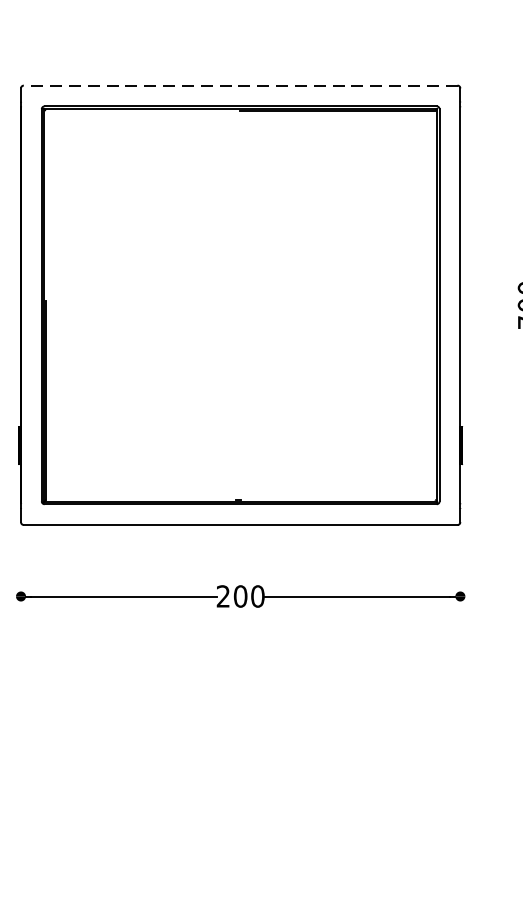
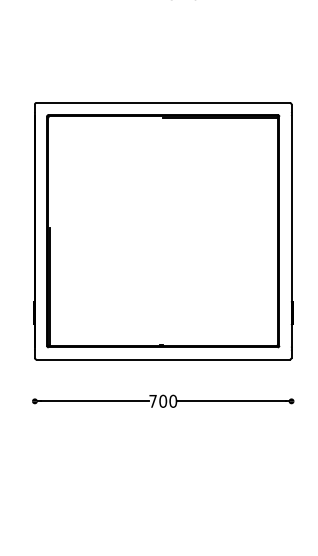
line: (241, 84) -> (163, 102), dashed -> solid
text: (222, 595) -> (152, 400), 200 -> 700

